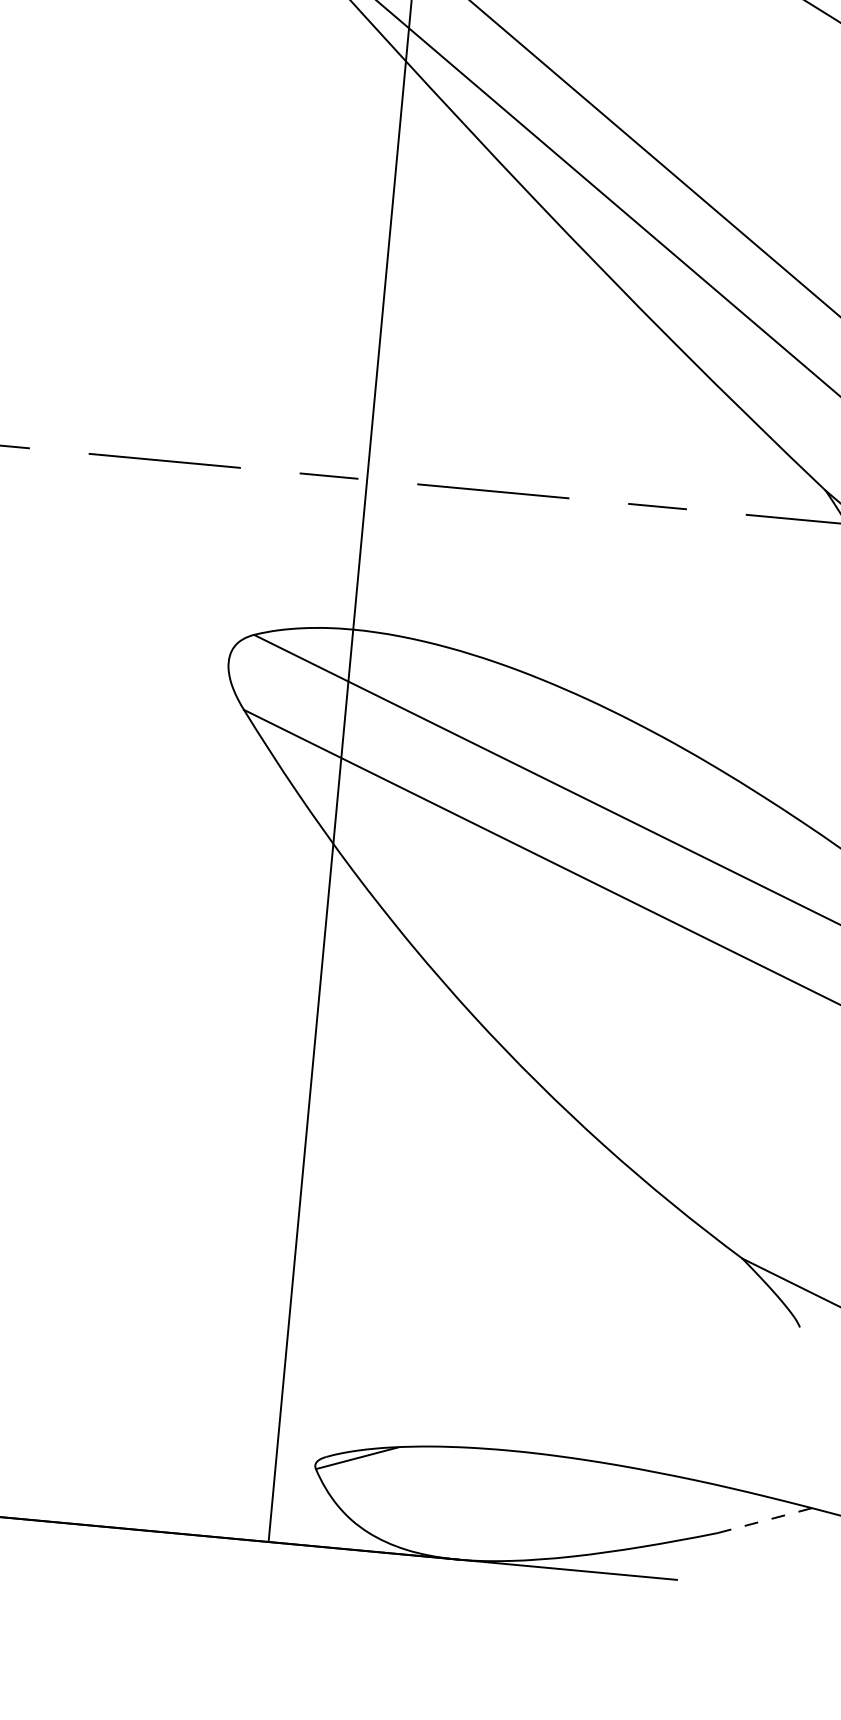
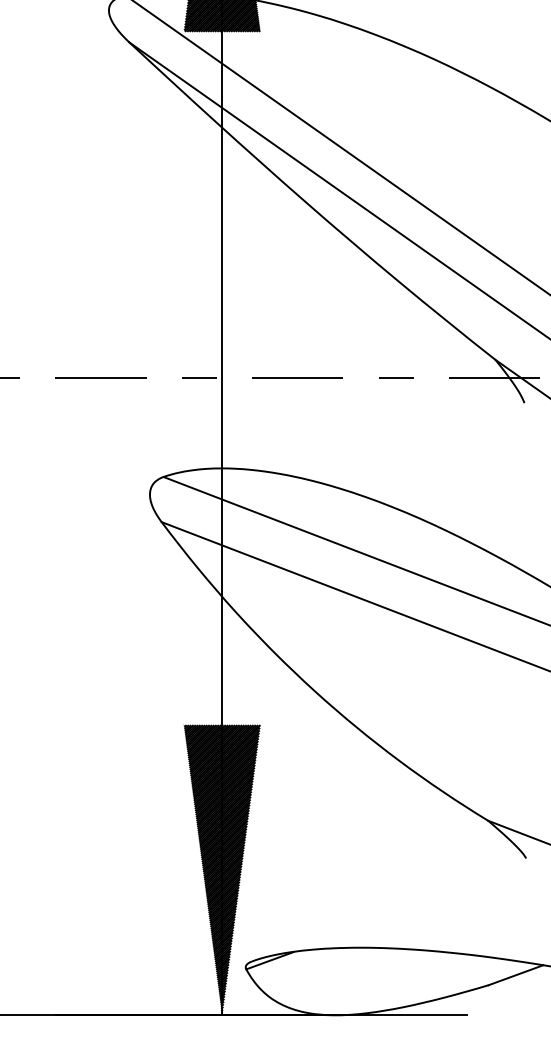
hatch: (291, 1298) -> (222, 869), added
line: (764, 1520) -> (515, 975), dashed -> solid

